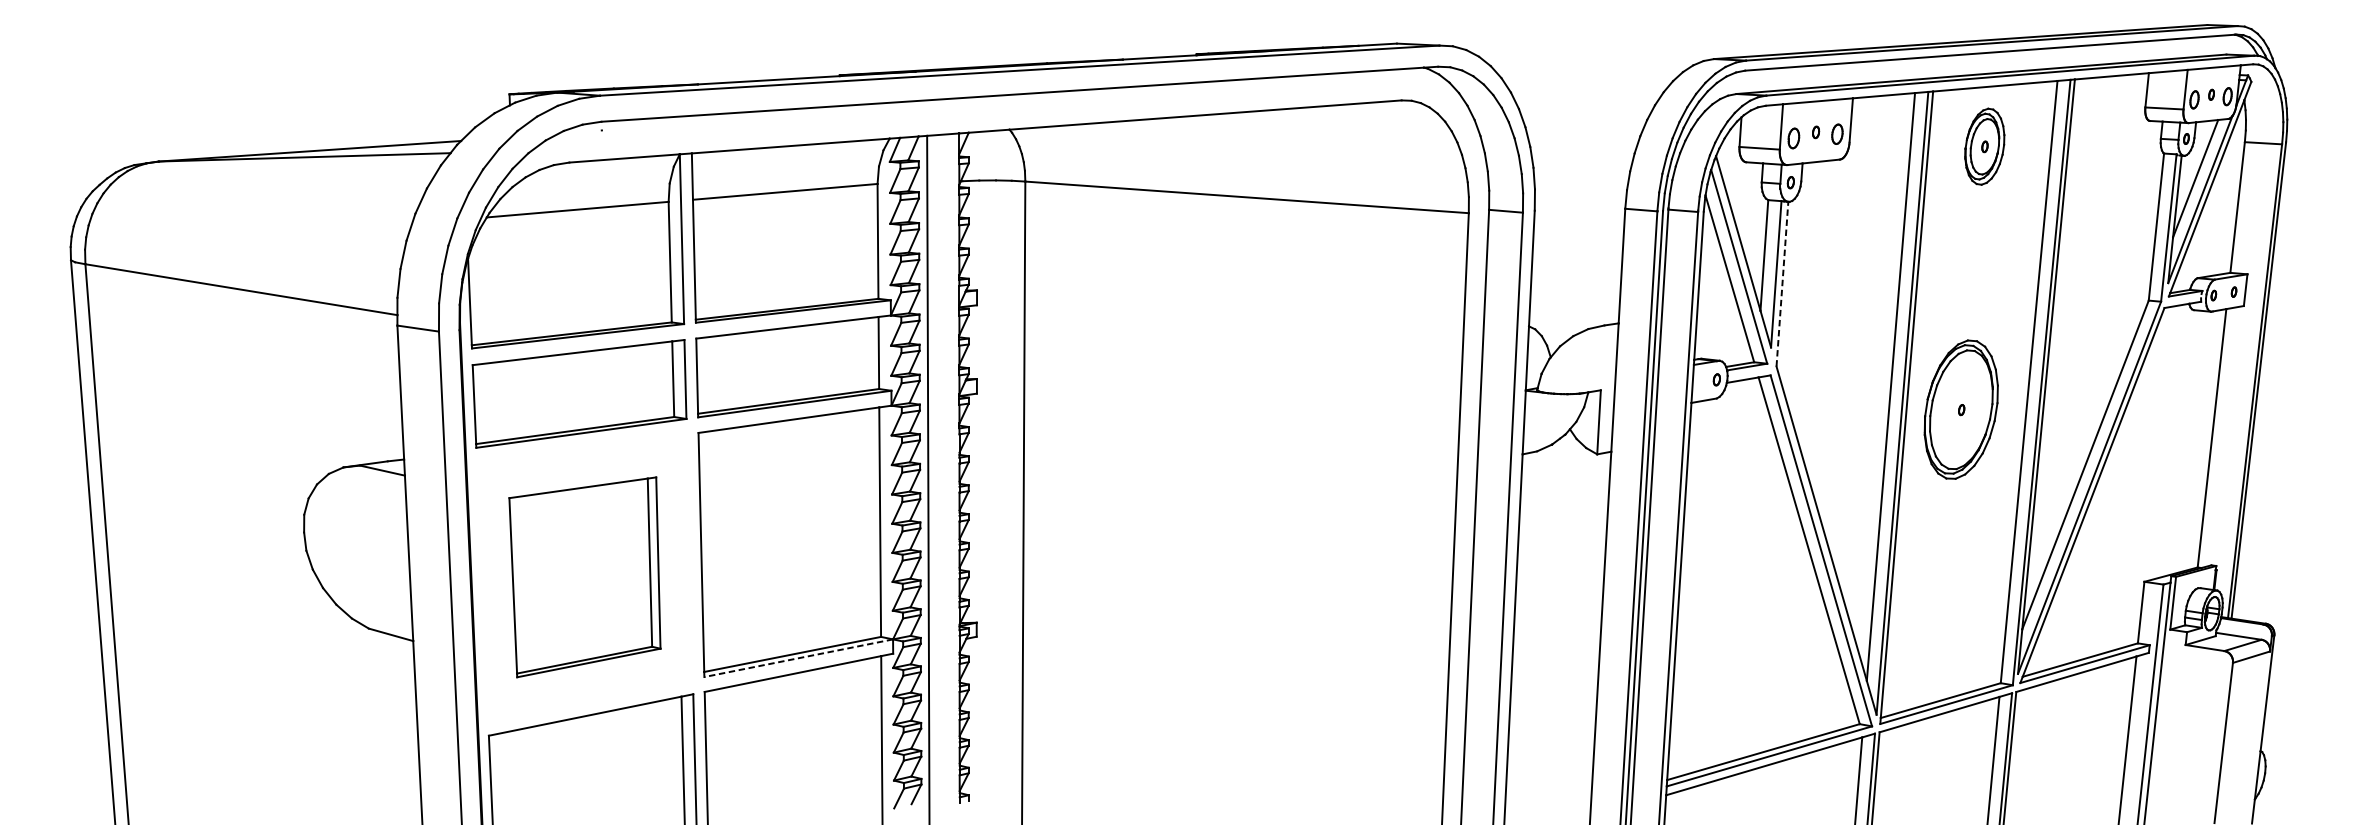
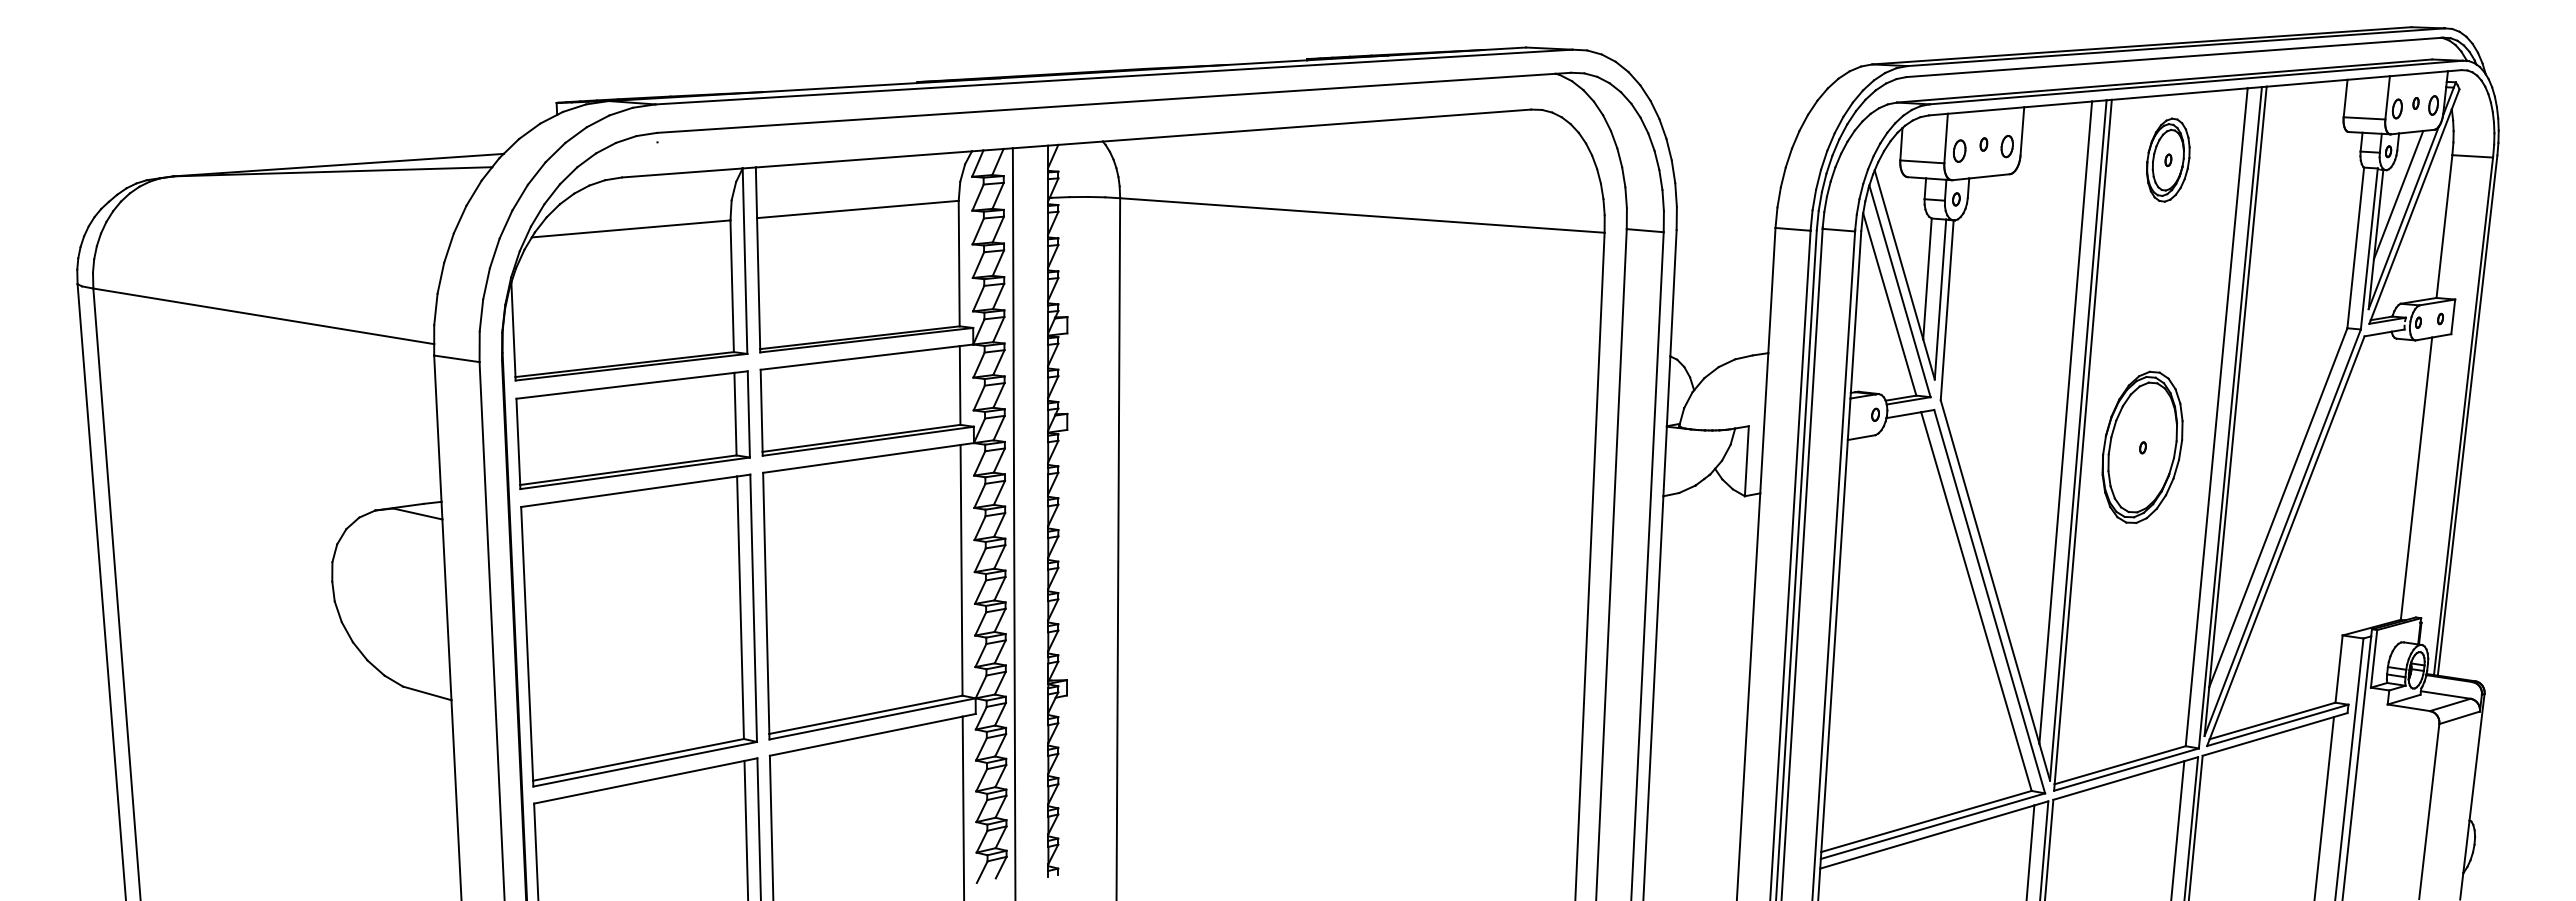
line: (1782, 283) -> (1947, 309), dashed -> solid
part: (584, 577) -> (638, 630), size x1.43
line: (798, 658) -> (872, 719), dashed -> solid

